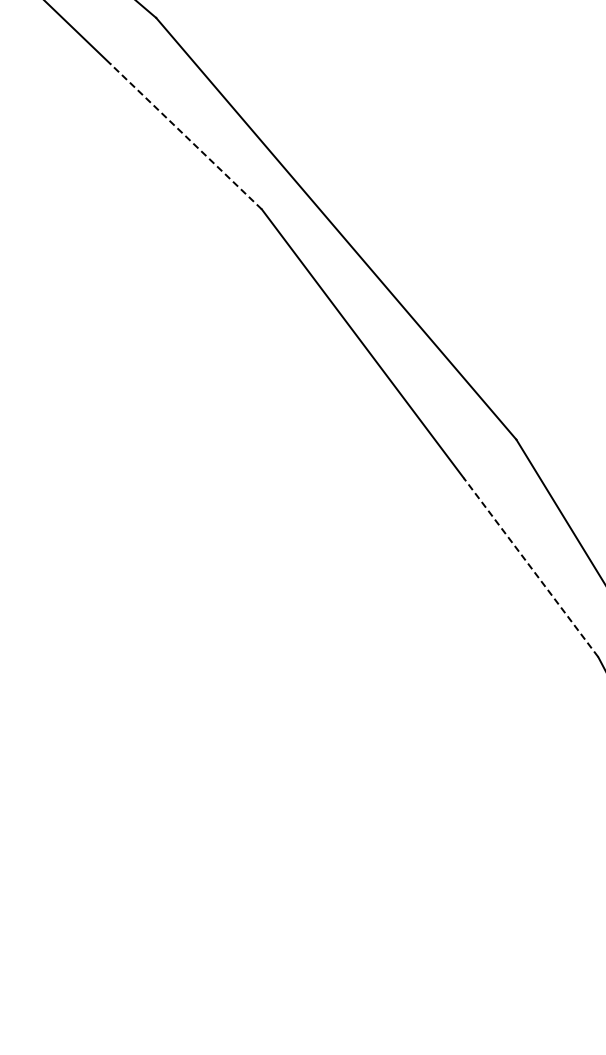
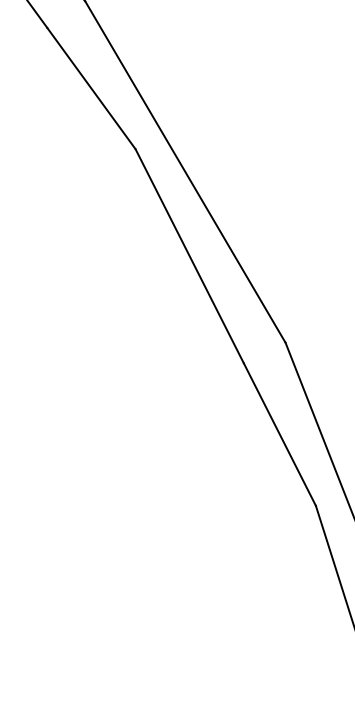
line: (186, 136) -> (91, 88), dashed -> solid
line: (531, 567) -> (280, 434), dashed -> solid

